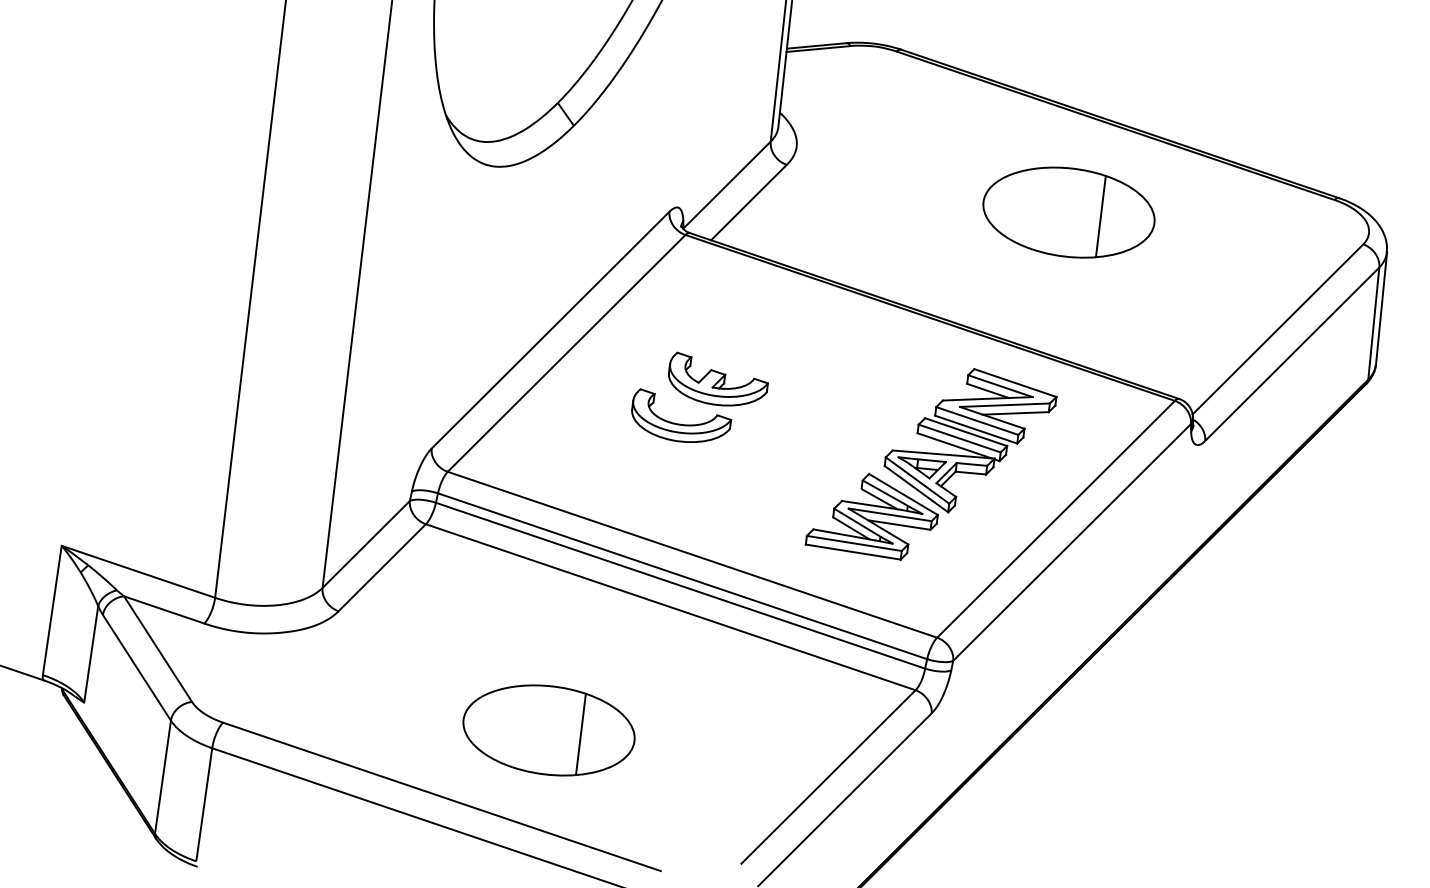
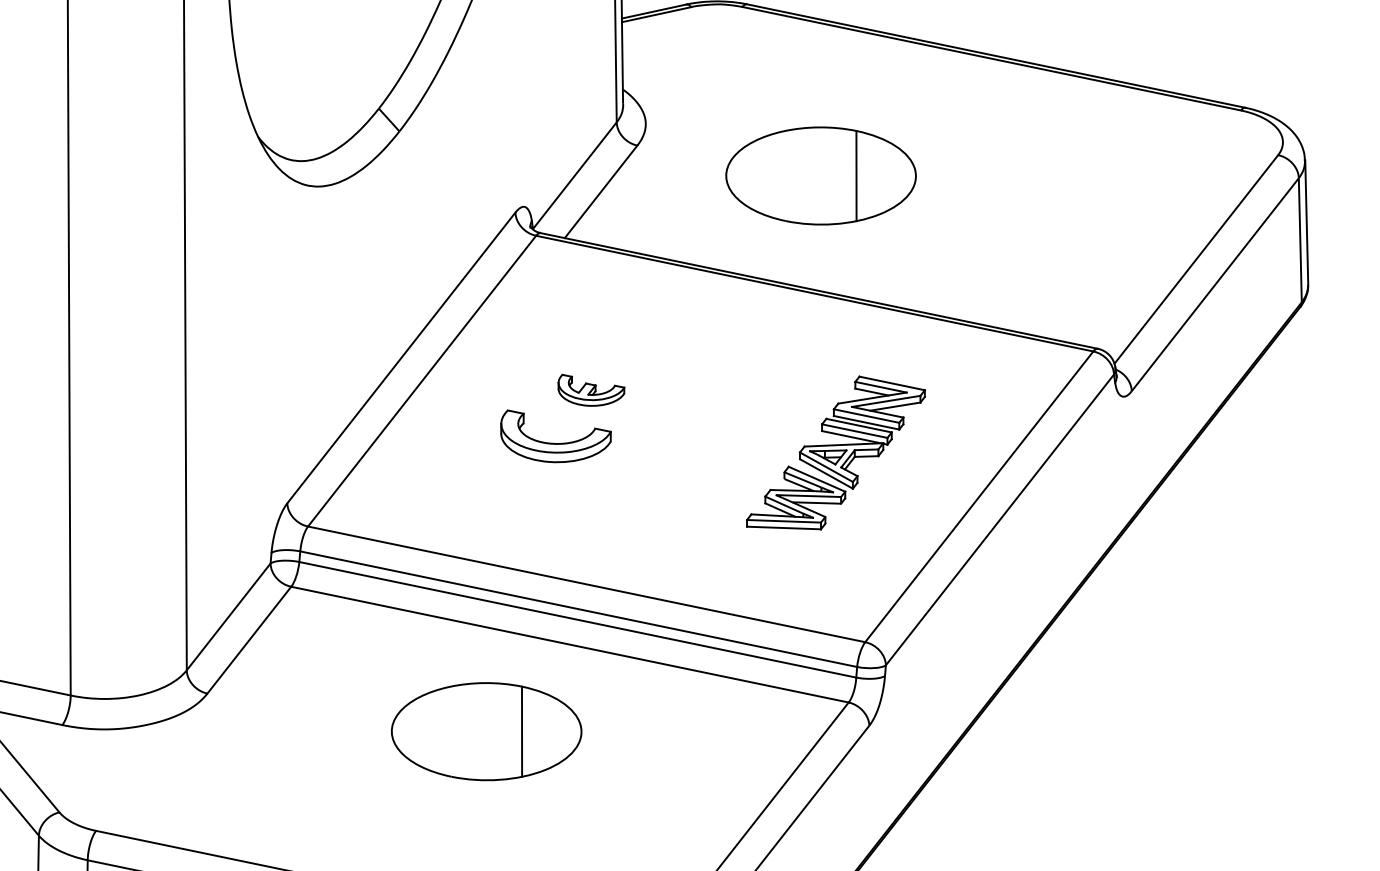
part: (1068, 212) -> (820, 175), moved
part: (718, 378) -> (591, 388), size x0.6
part: (930, 464) -> (834, 453), size x0.7
part: (548, 730) -> (486, 731), moved

